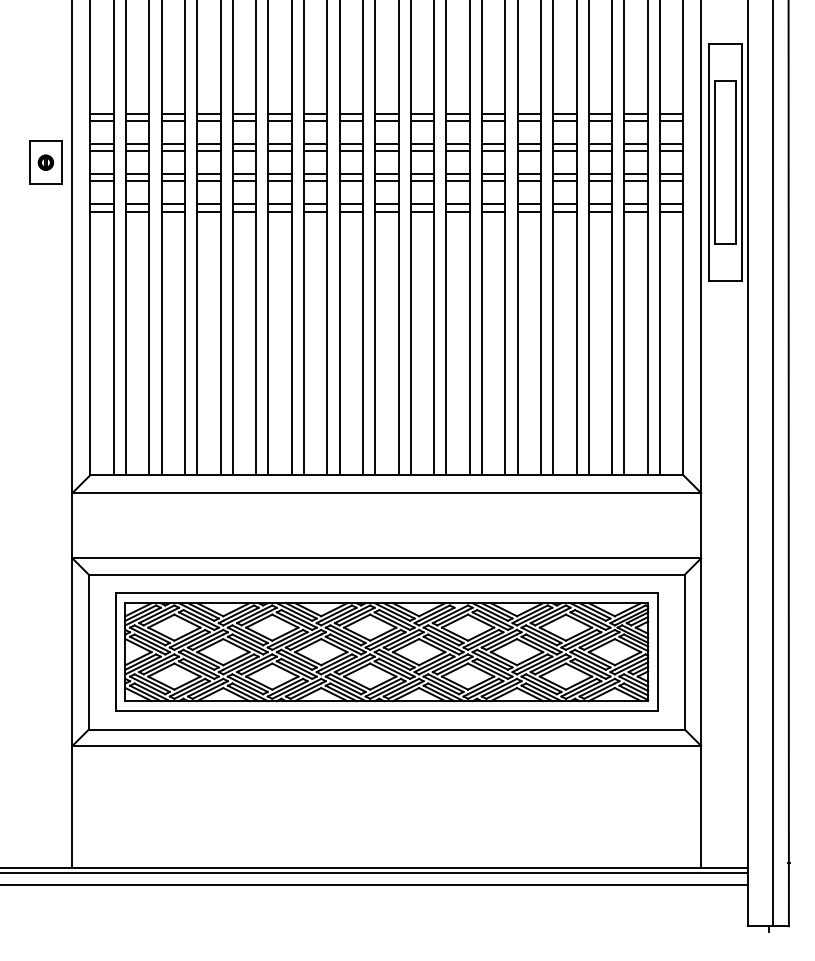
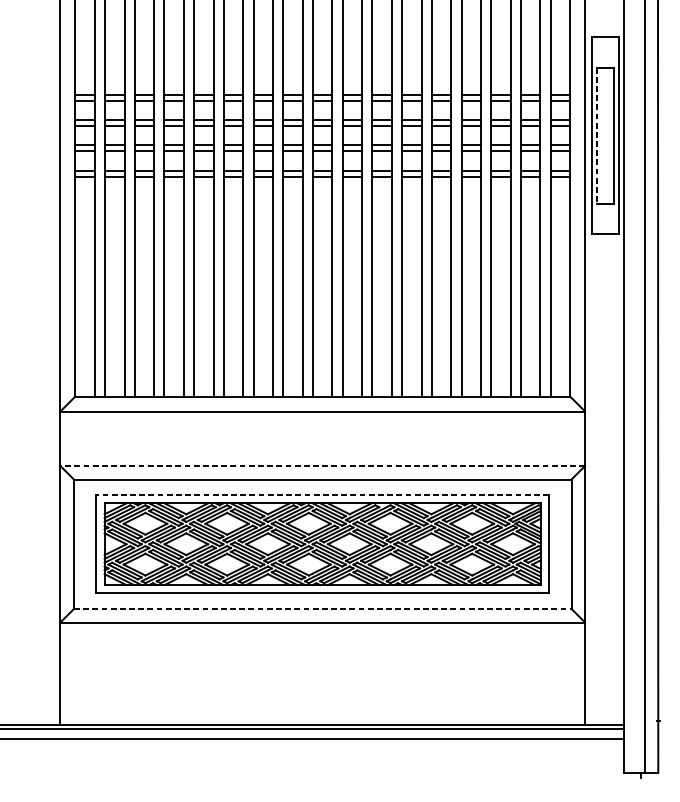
part: (45, 162) -> (37, 135), removed
line: (715, 162) -> (597, 135), solid -> dashed
line: (386, 558) -> (322, 466), solid -> dashed
line: (386, 593) -> (322, 495), solid -> dashed
line: (387, 729) -> (323, 608), solid -> dashed

